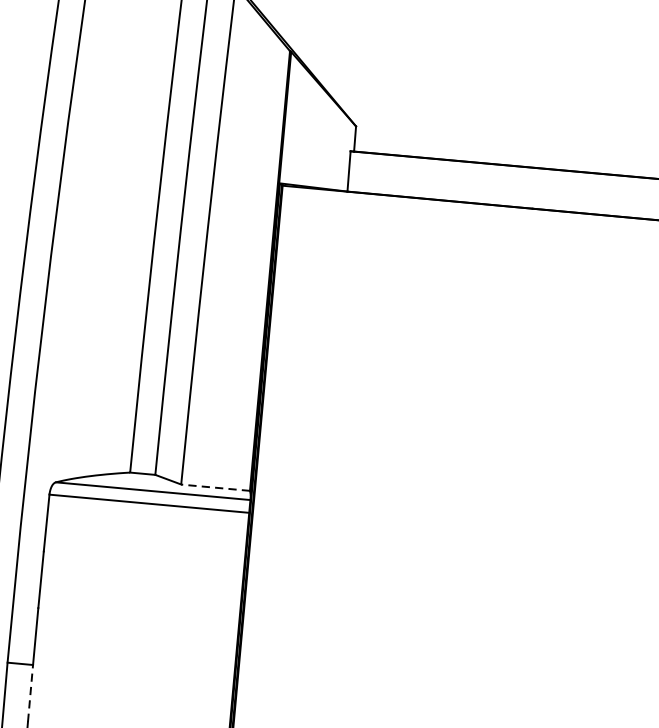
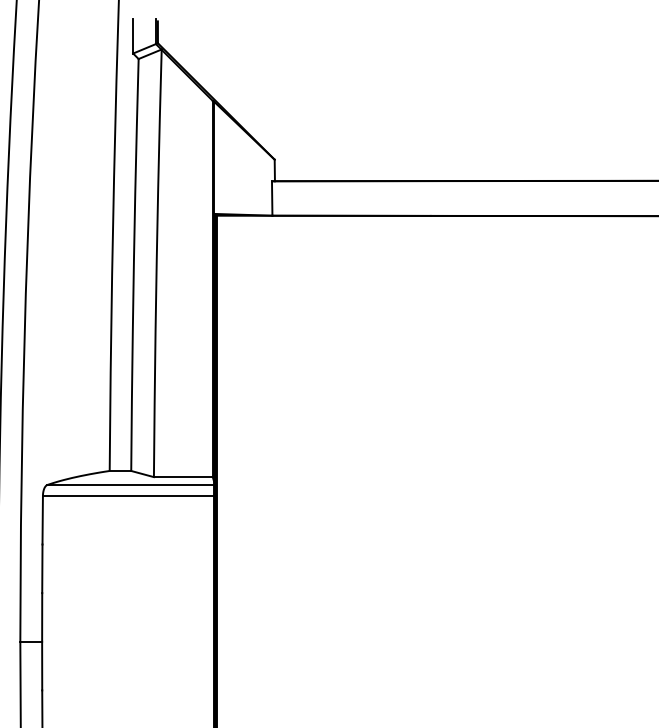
line: (214, 487) -> (182, 477), dashed -> solid
line: (30, 692) -> (42, 665), dashed -> solid

